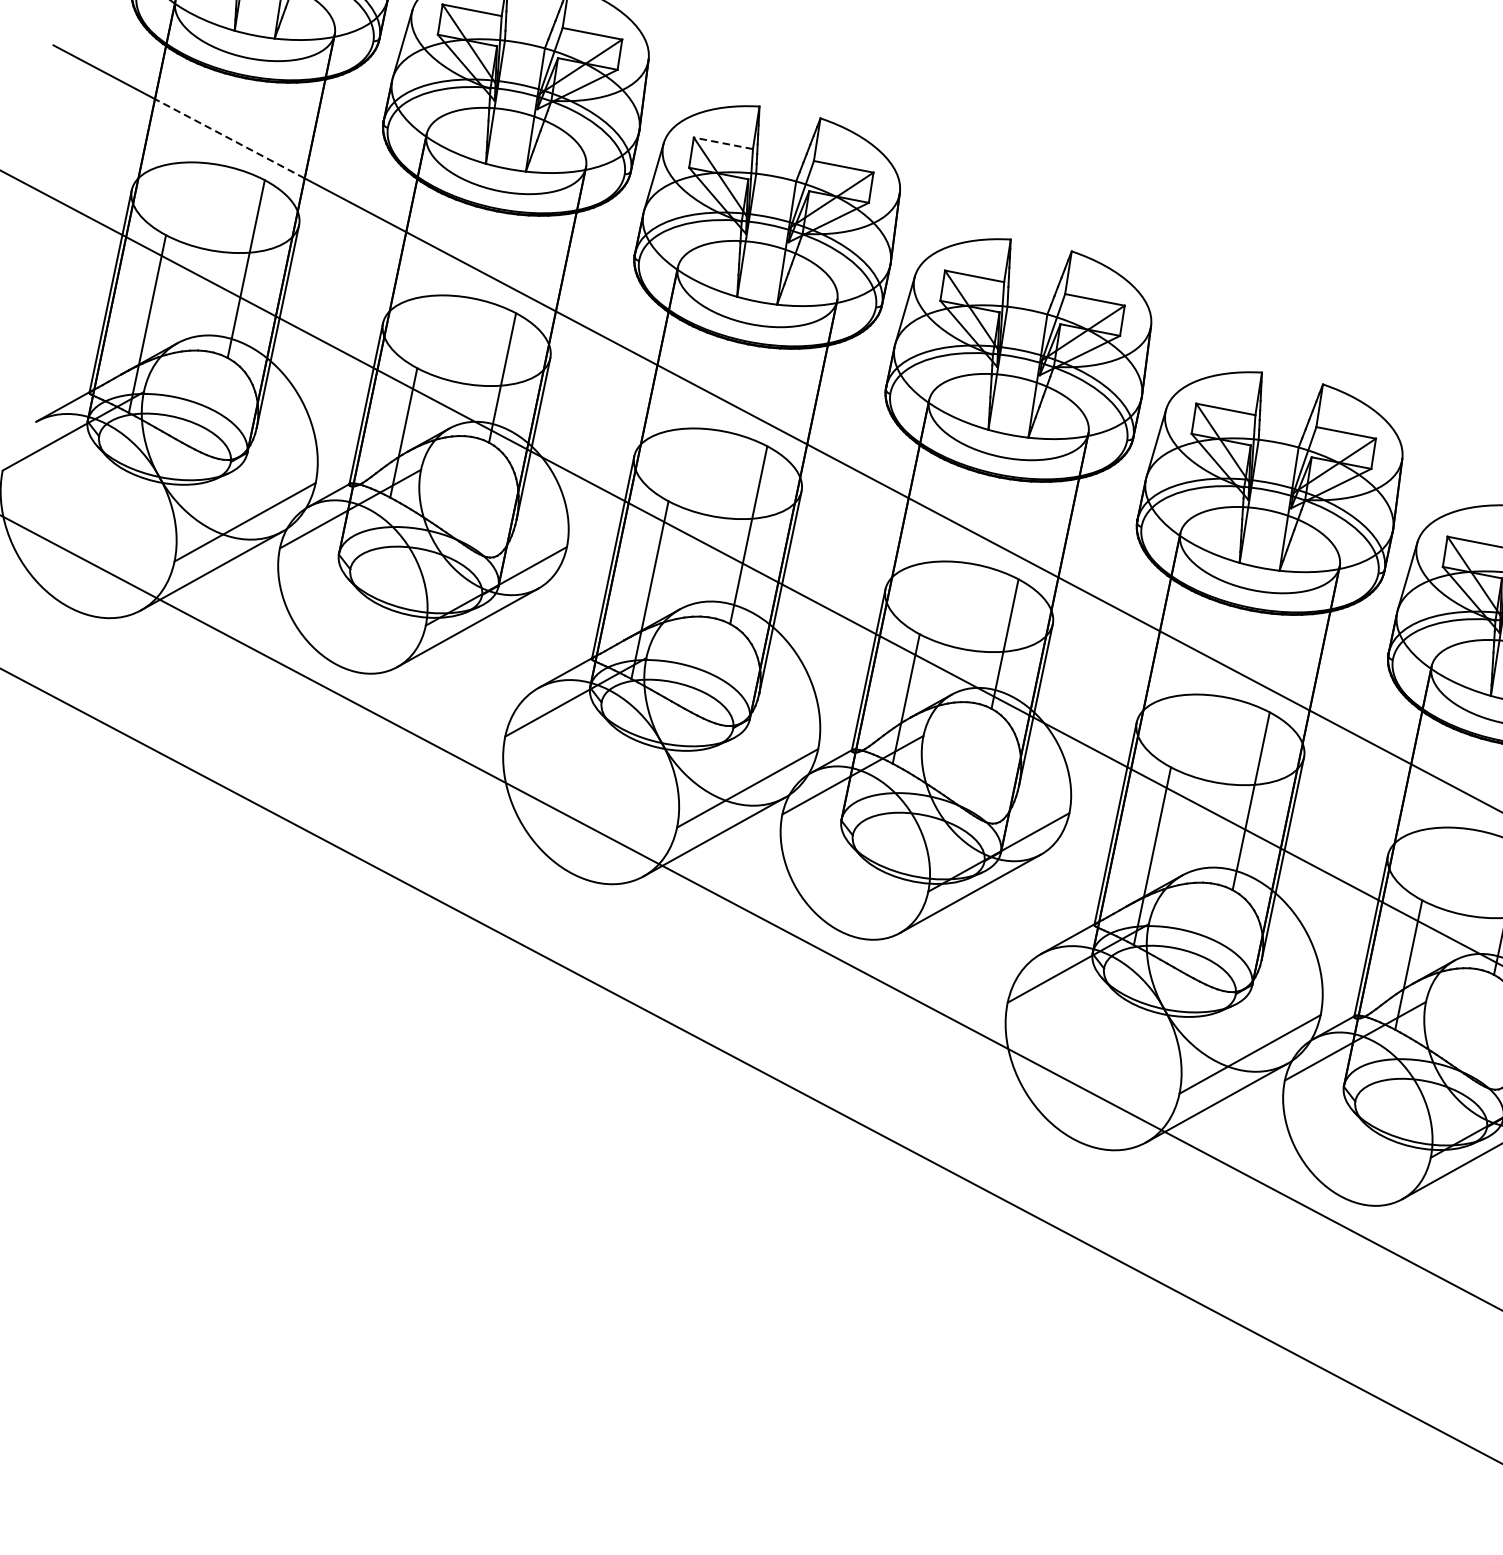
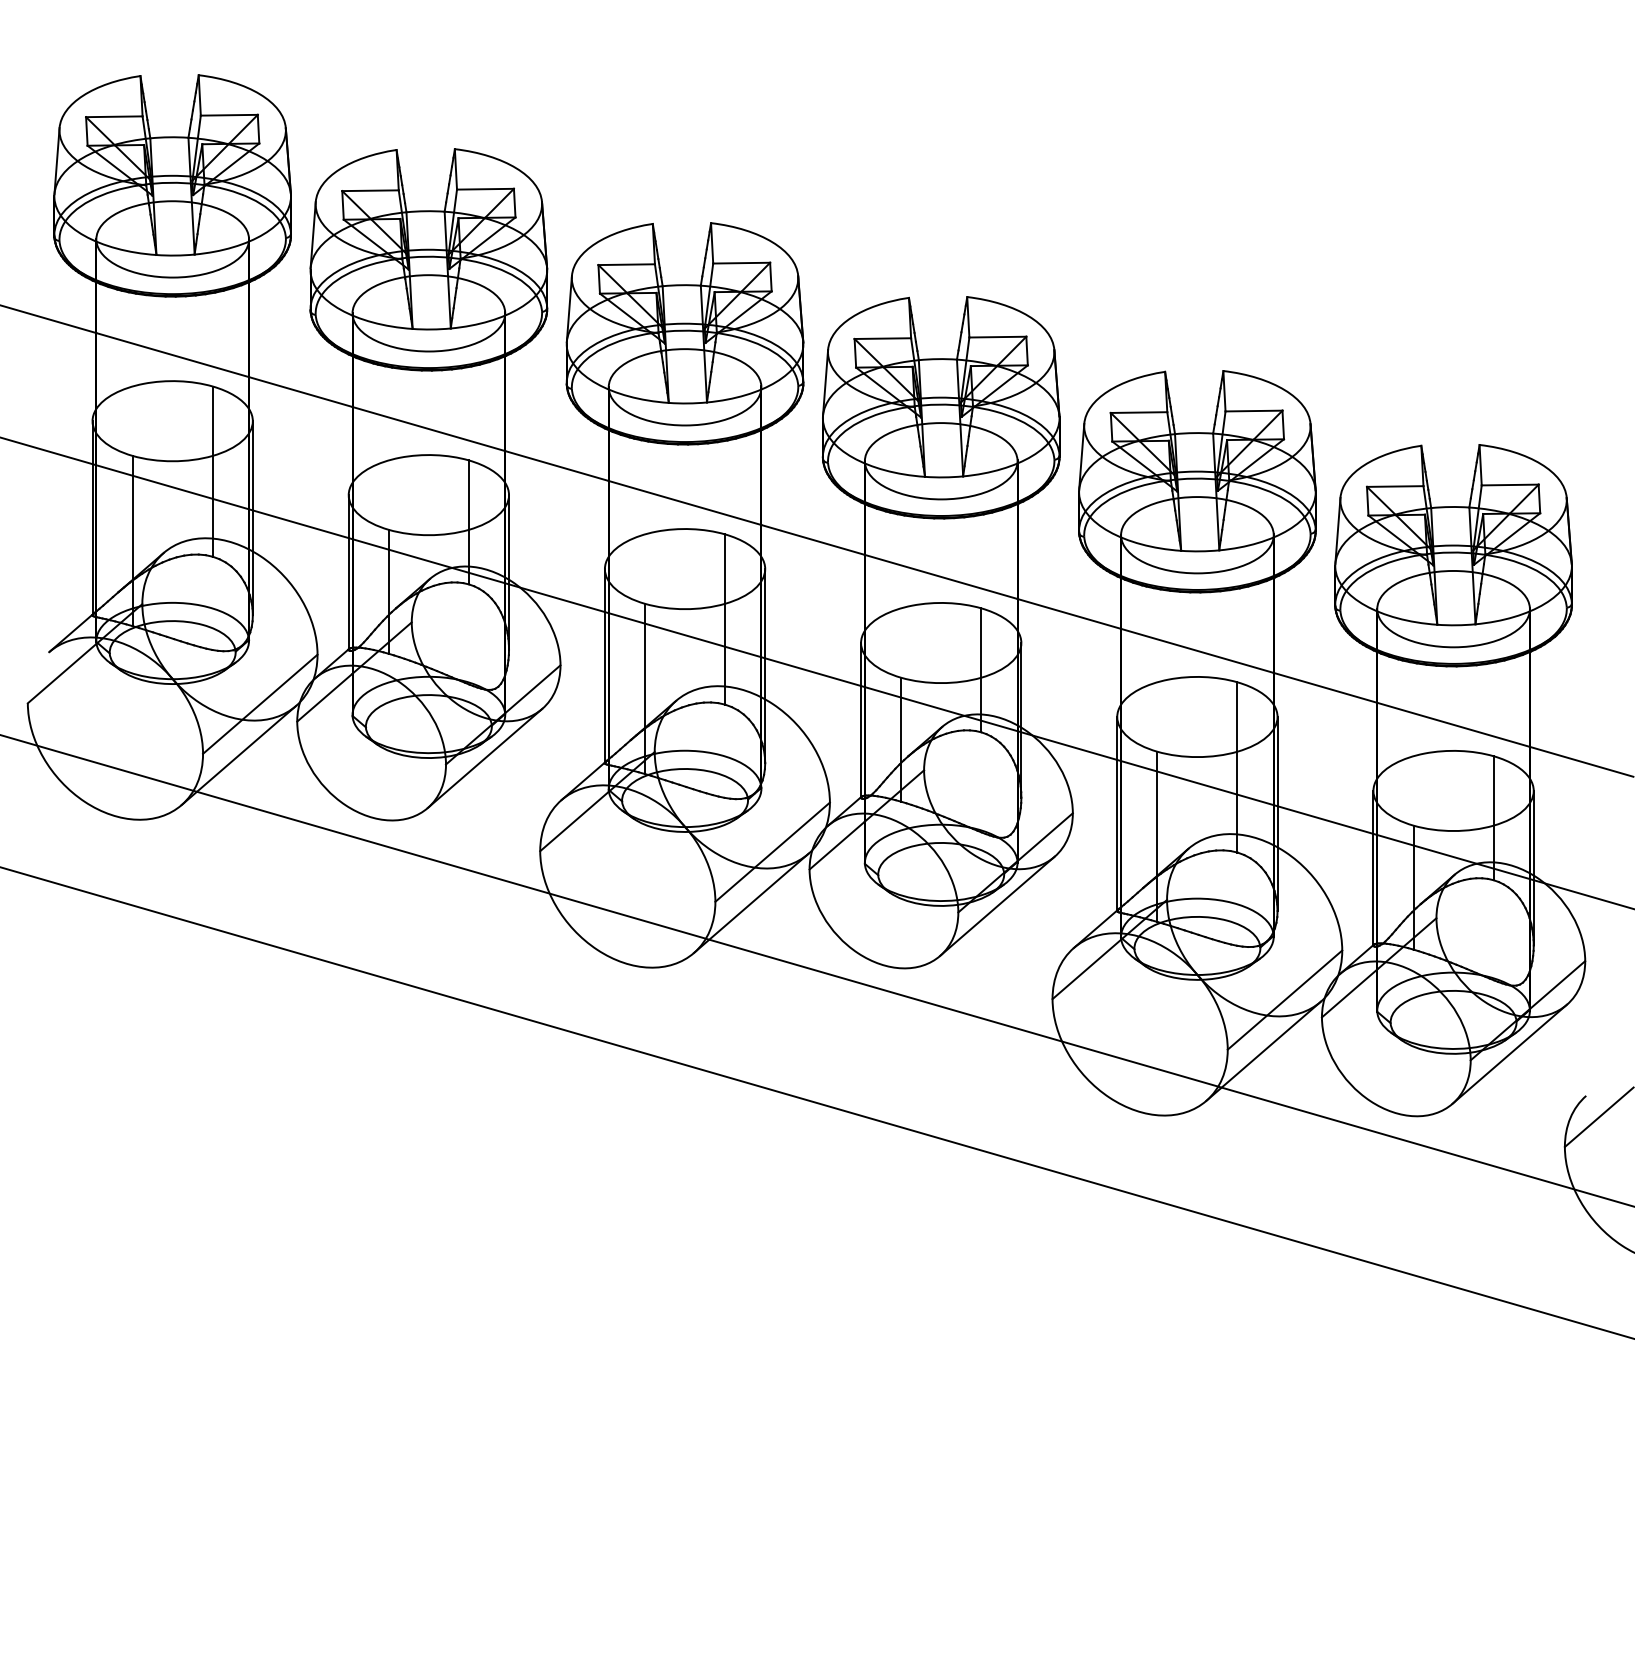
line: (229, 138) -> (172, 354), dashed -> solid
line: (723, 143) -> (626, 264), dashed -> solid

